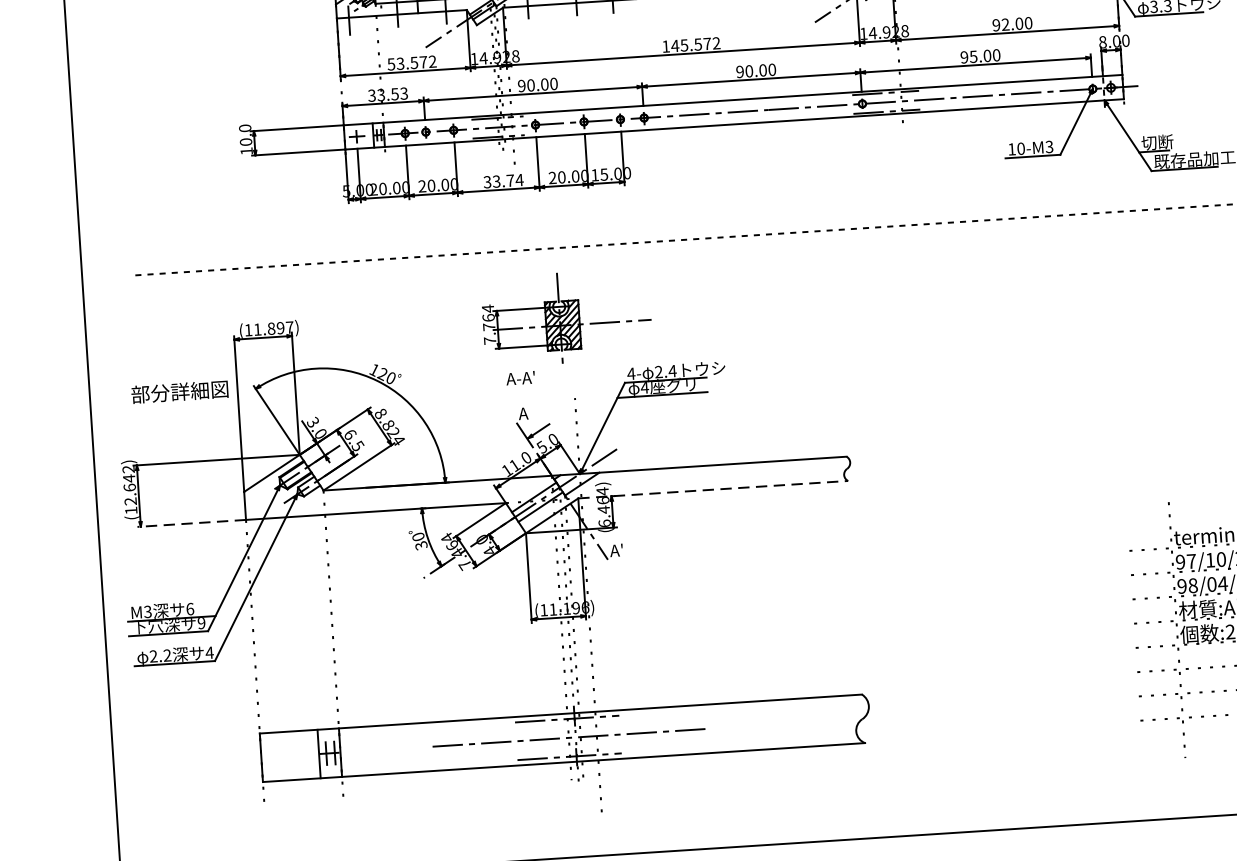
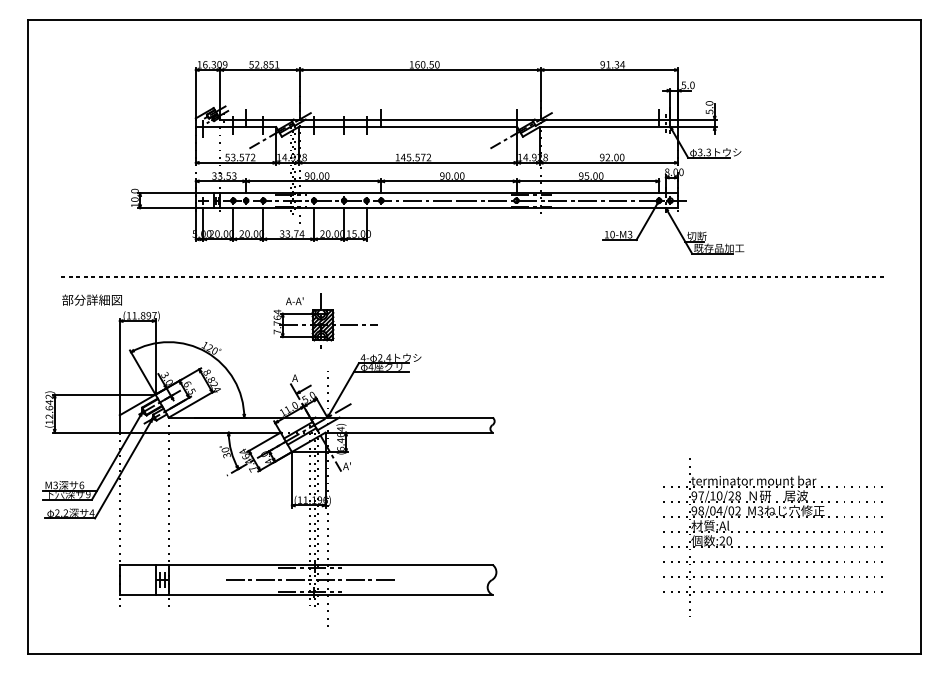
text: (520, 378) -> (294, 301), moved
text: (178, 391) -> (91, 299), moved
line: (713, 489) -> (409, 432), dashed -> solid
line: (192, 523) -> (86, 432), dashed -> solid

